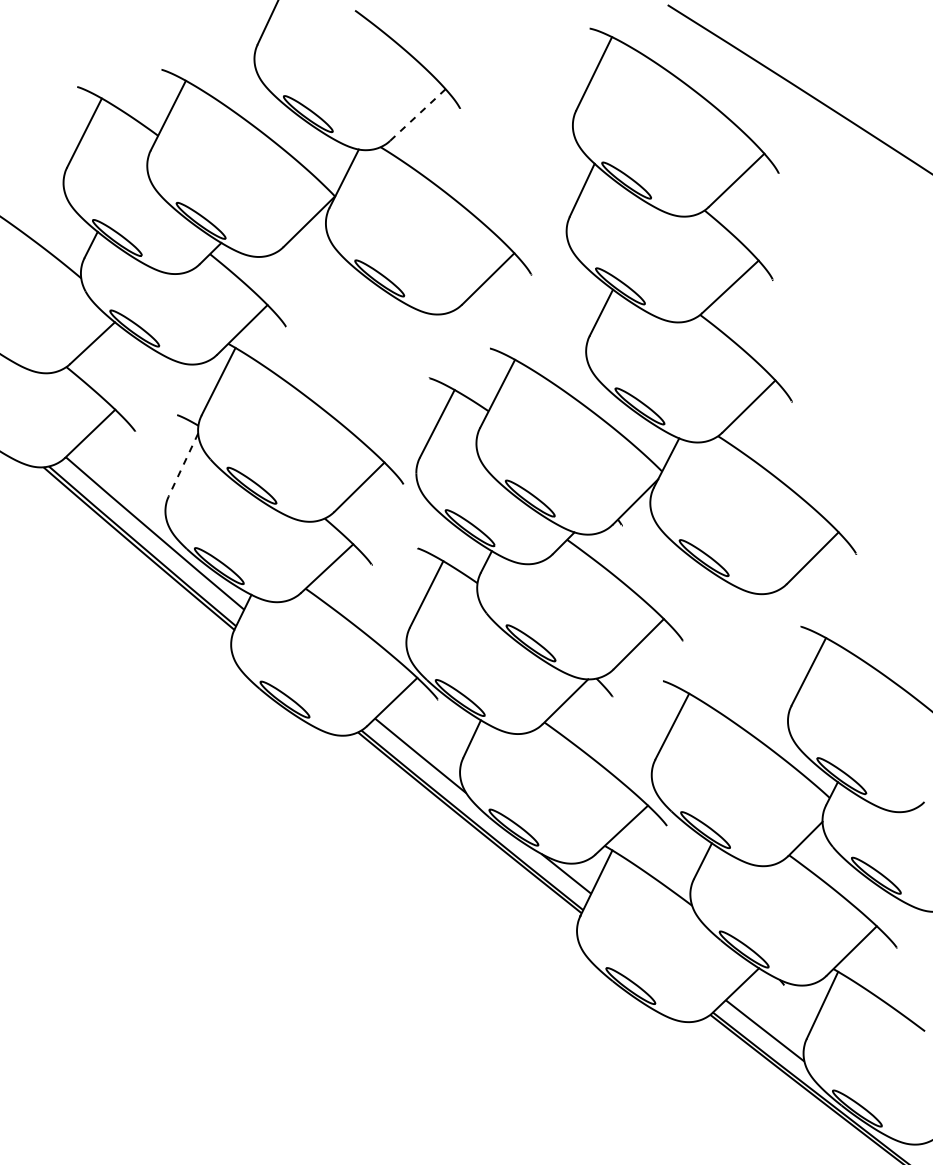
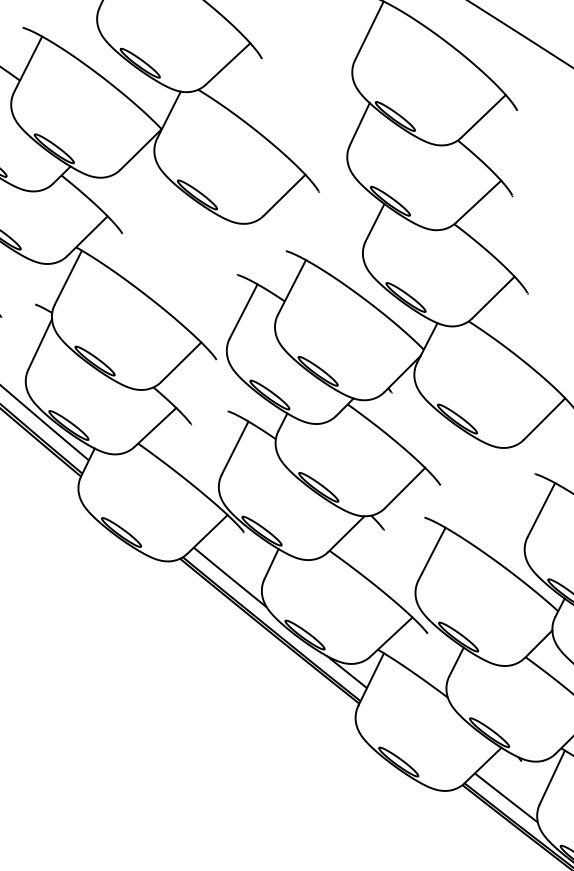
line: (417, 114) -> (227, 63), dashed -> solid
line: (183, 464) -> (40, 344), dashed -> solid

